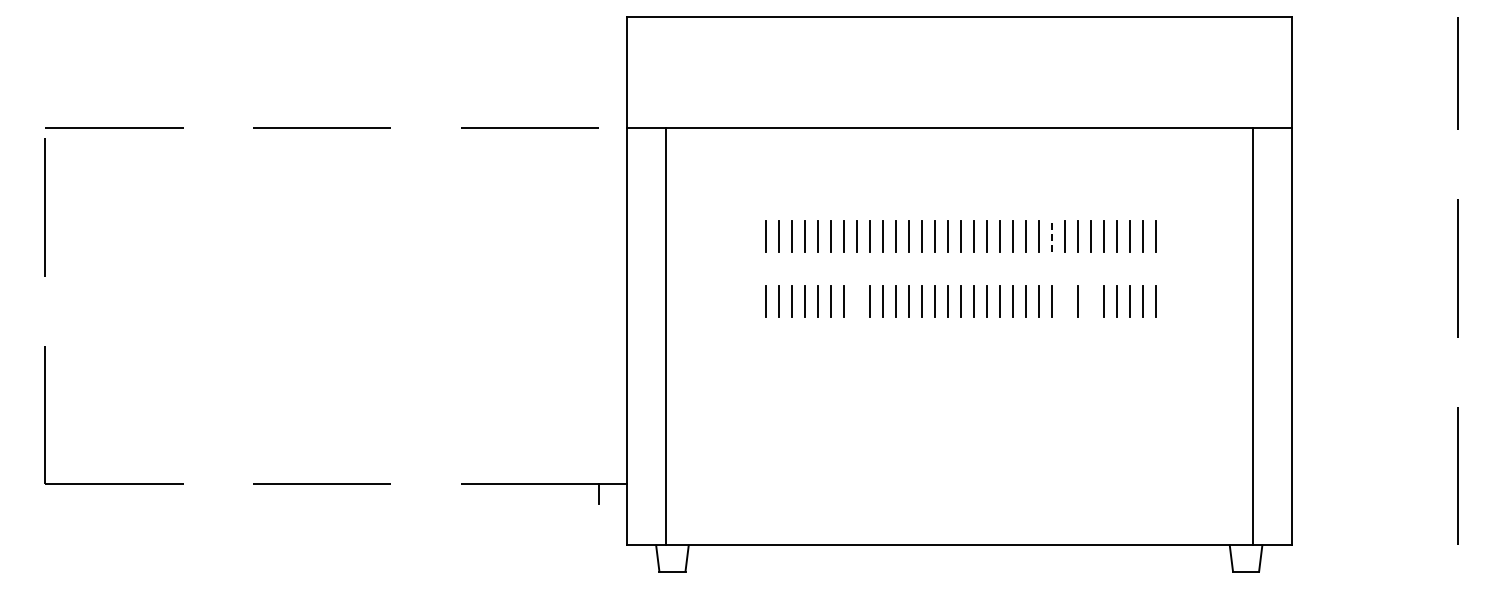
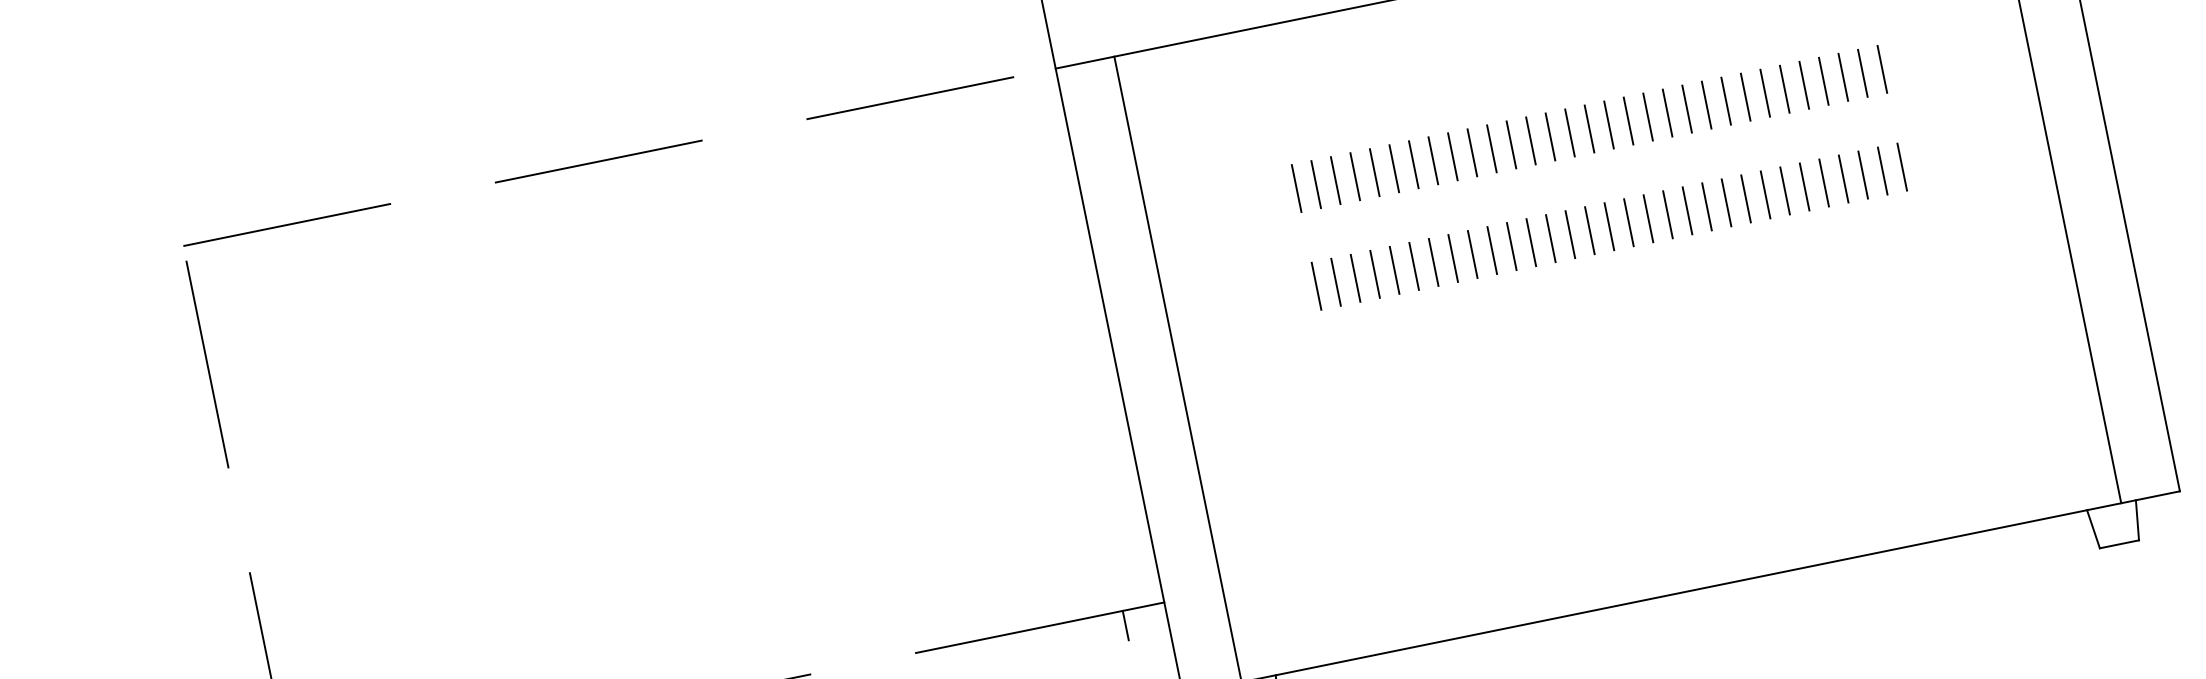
line: (1051, 236) -> (1725, 101), dashed -> solid
line: (856, 301) -> (1452, 258), added
line: (1064, 301) -> (1764, 194), added
line: (1091, 301) -> (1805, 186), added

